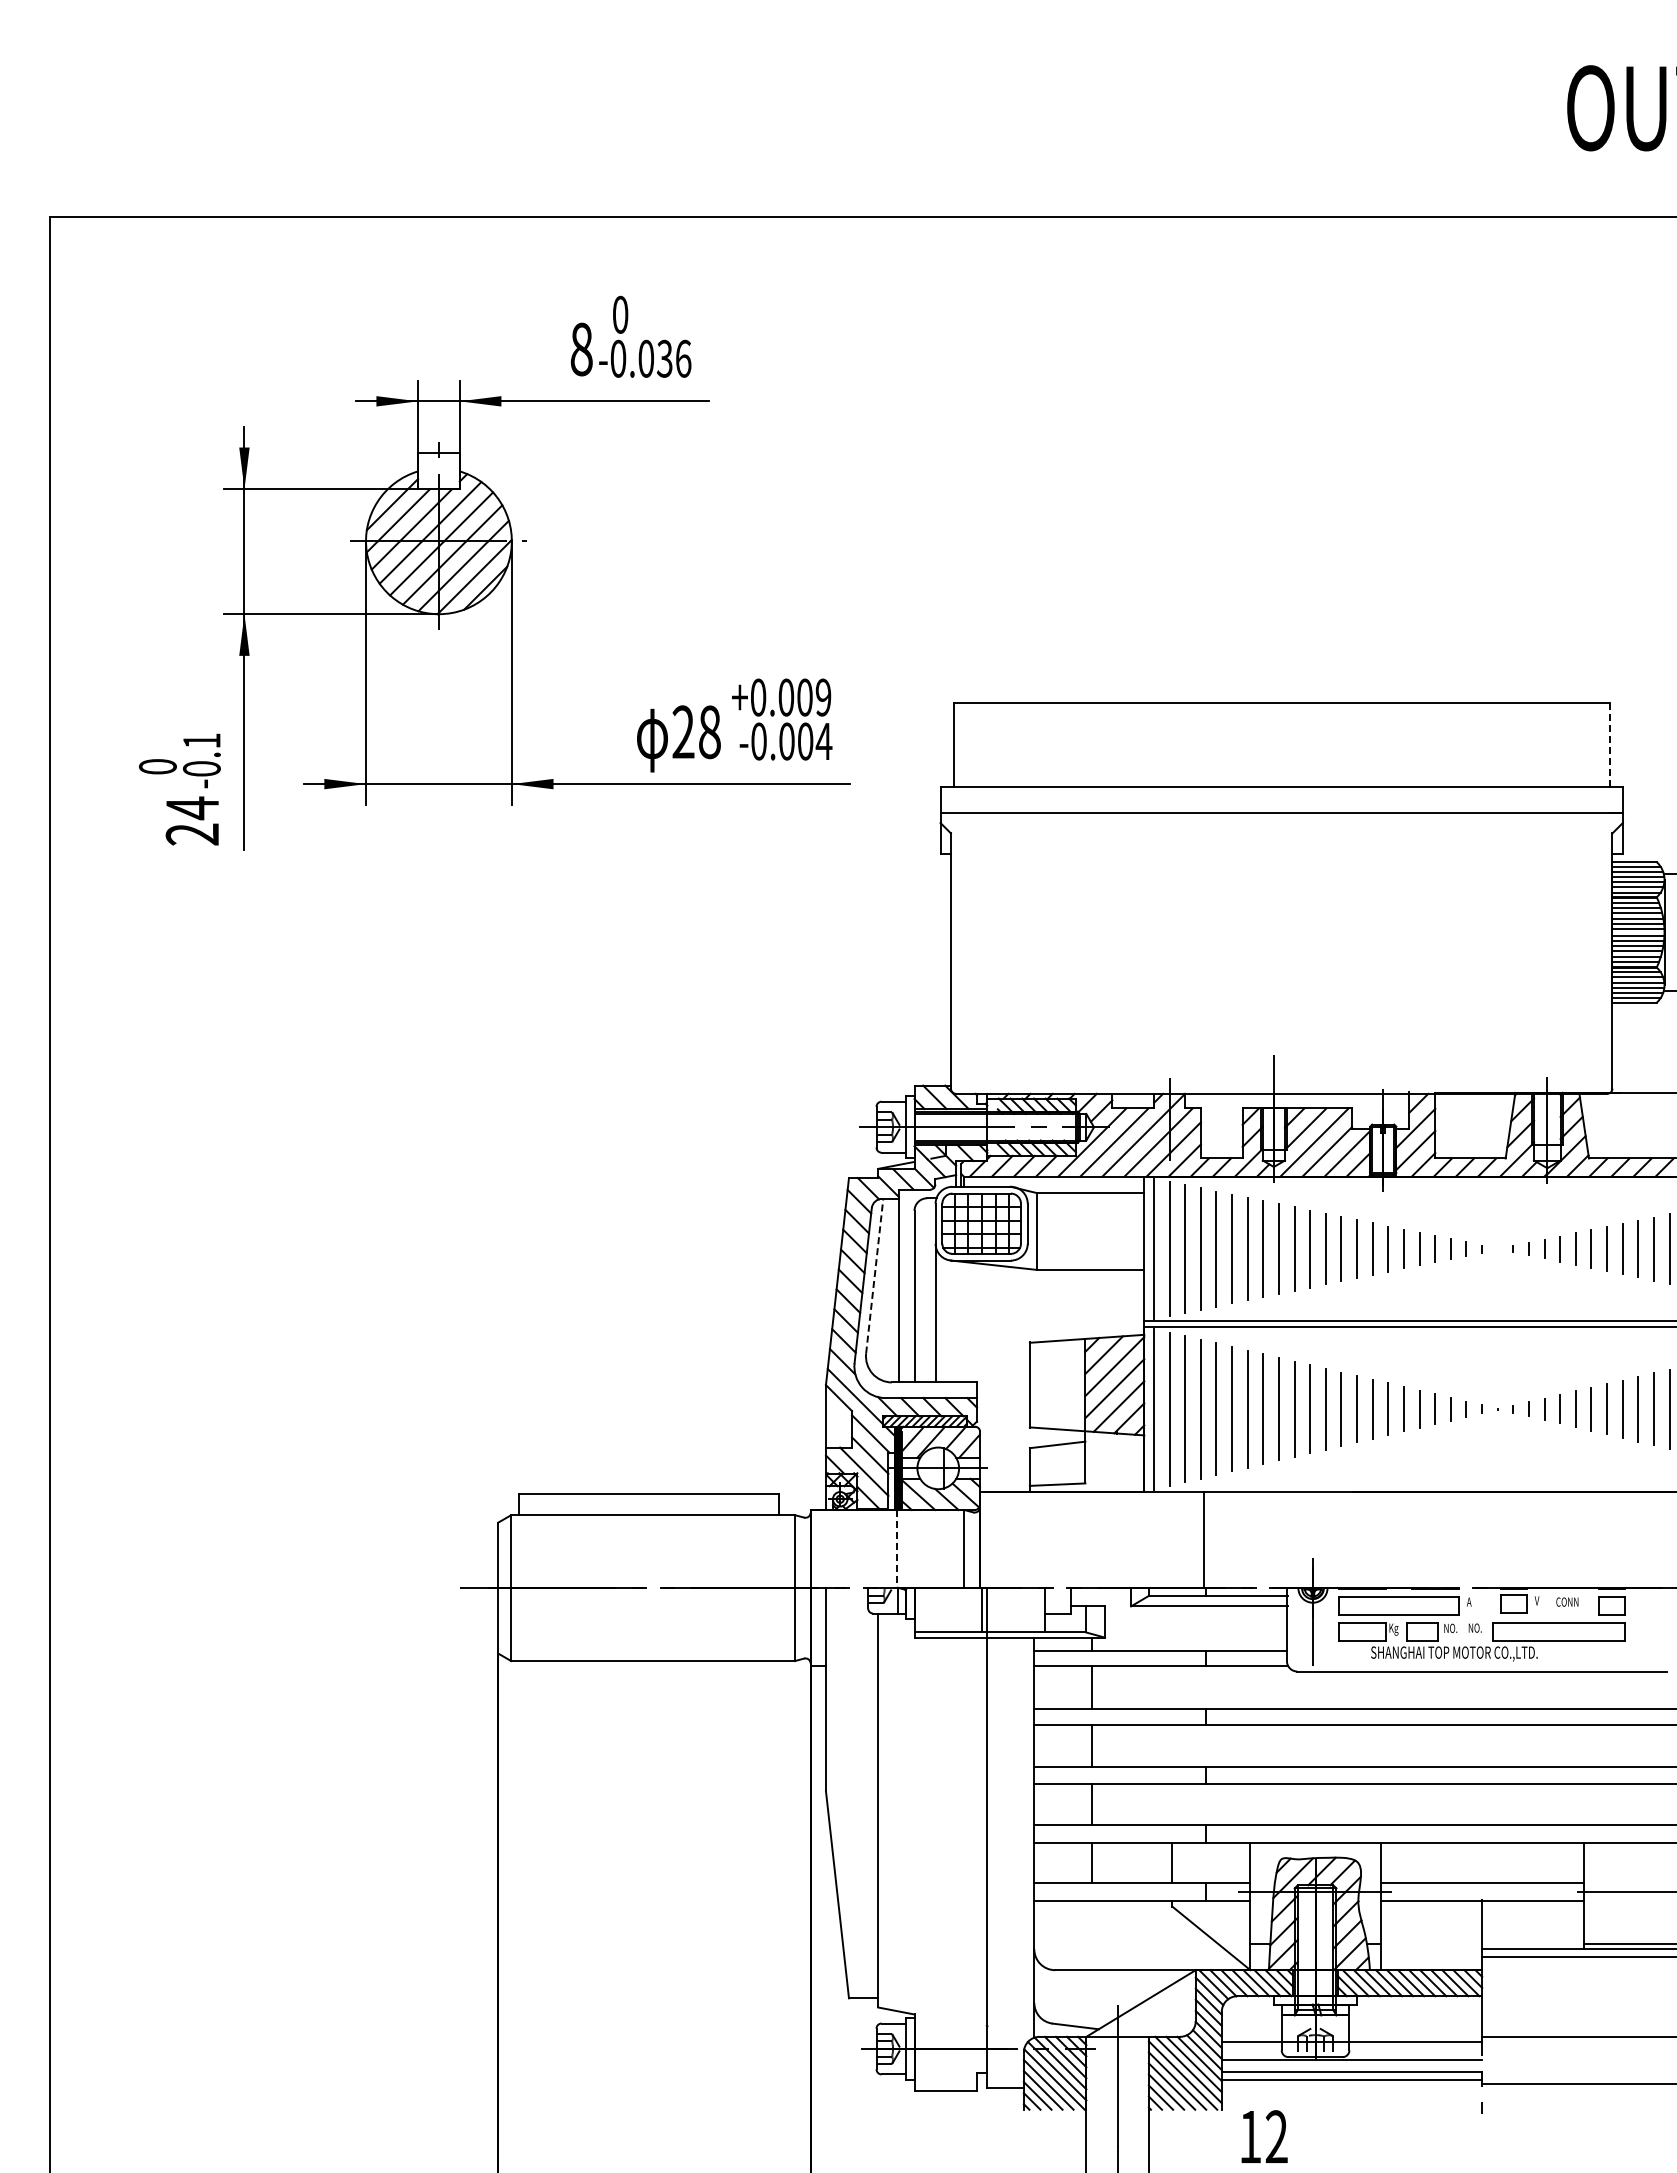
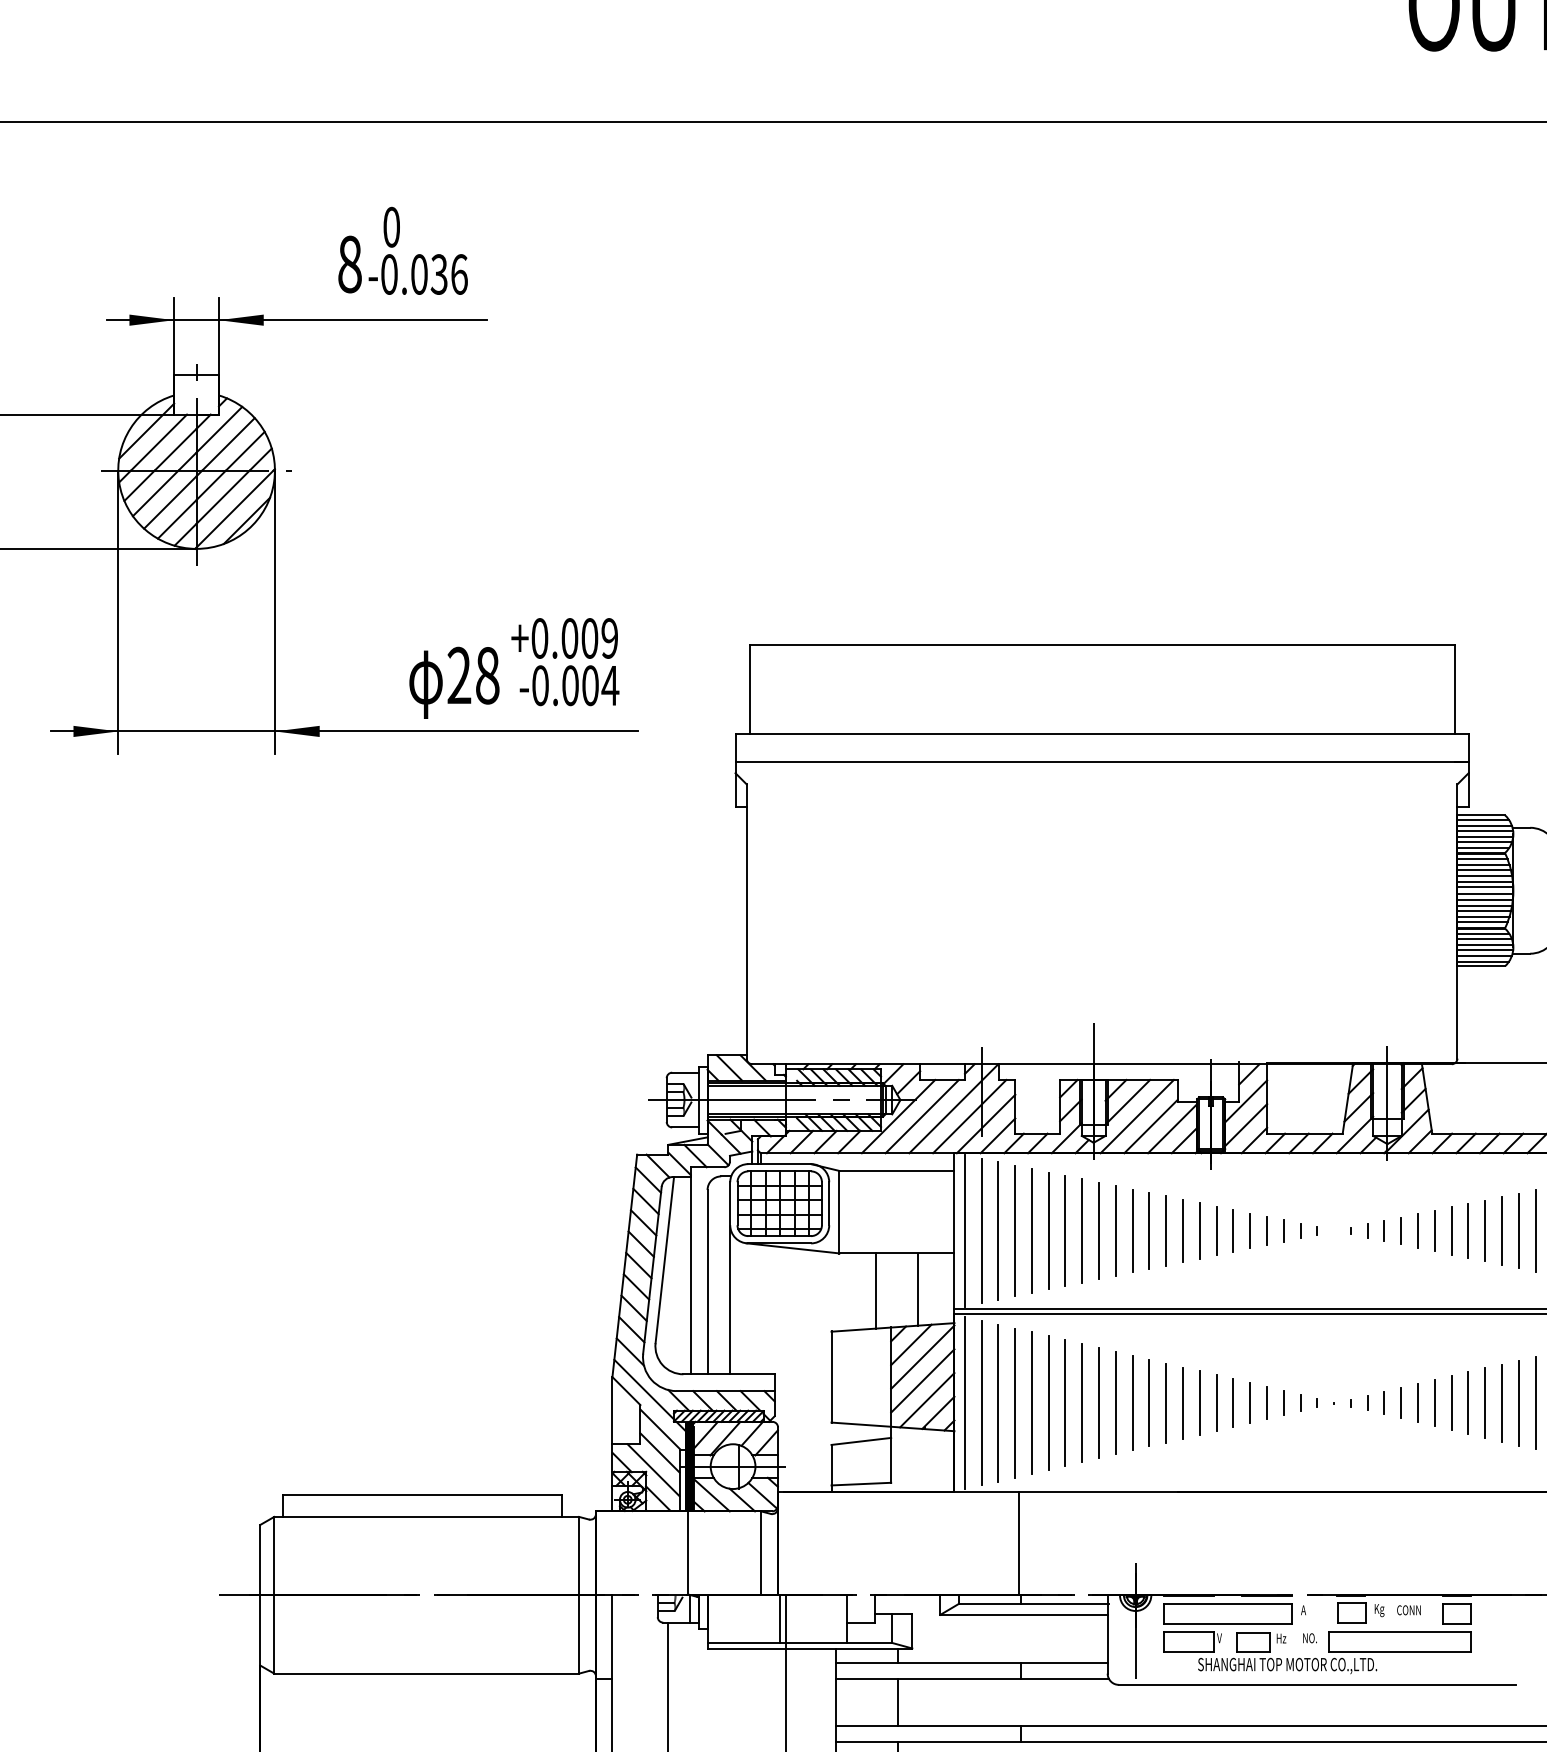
line: (1609, 744) -> (1454, 688), dashed -> solid
line: (874, 1276) -> (664, 1260), dashed -> solid
line: (1110, 1303) -> (918, 1289), added
line: (1071, 1304) -> (876, 1290), added
line: (896, 1549) -> (688, 1553), dashed -> solid
text: (1539, 1602) -> (1379, 1610), V -> Kg
text: (1451, 1628) -> (1284, 1638), NO. -> Hz
text: (1393, 1629) -> (1222, 1639), Kg -> V

